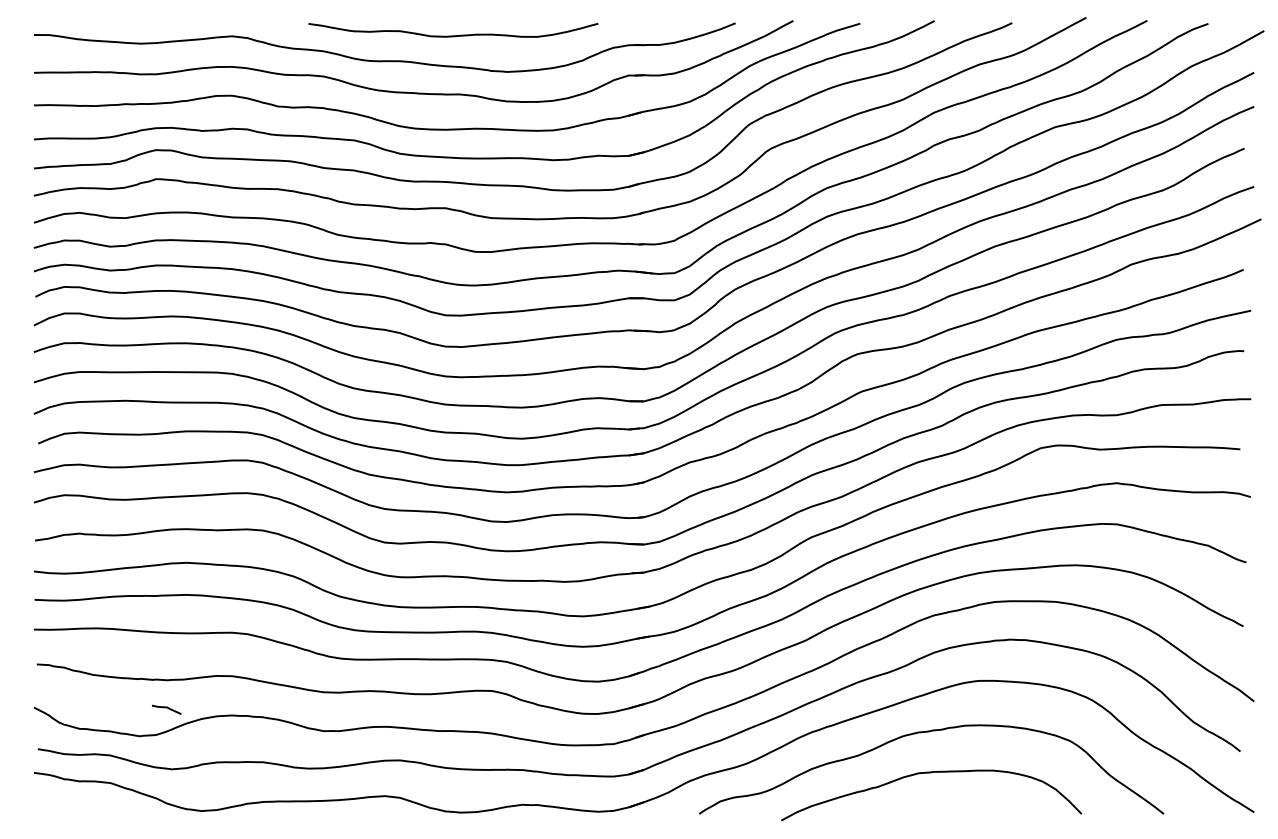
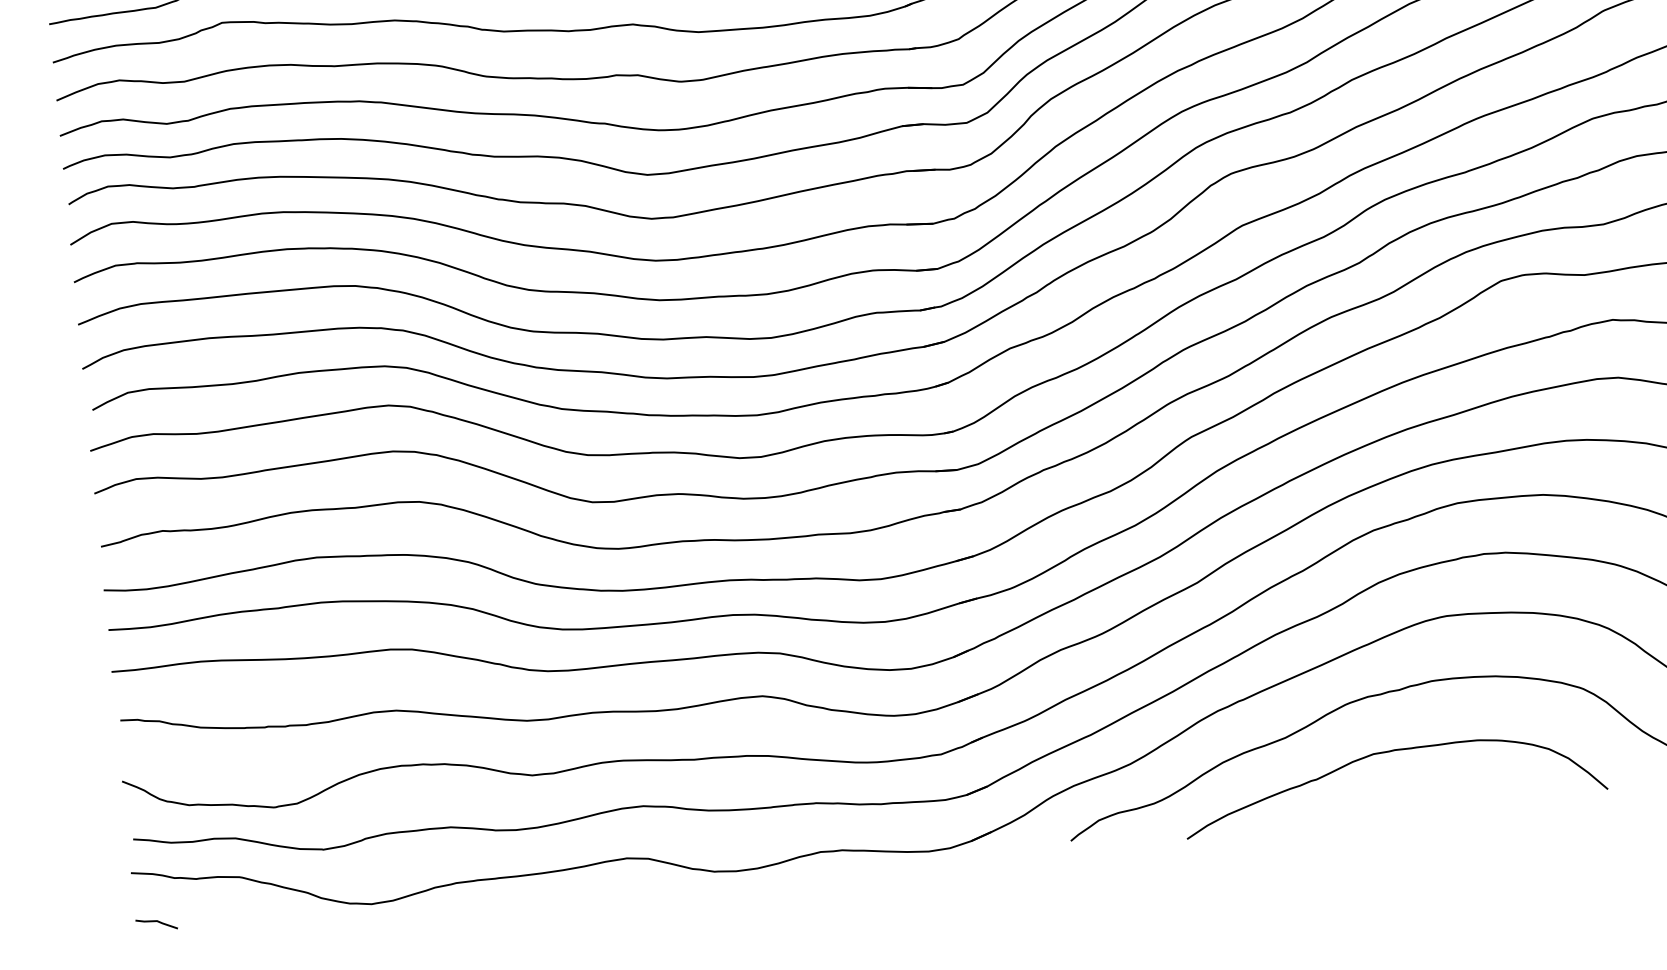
line: (166, 708) -> (156, 922), moved

